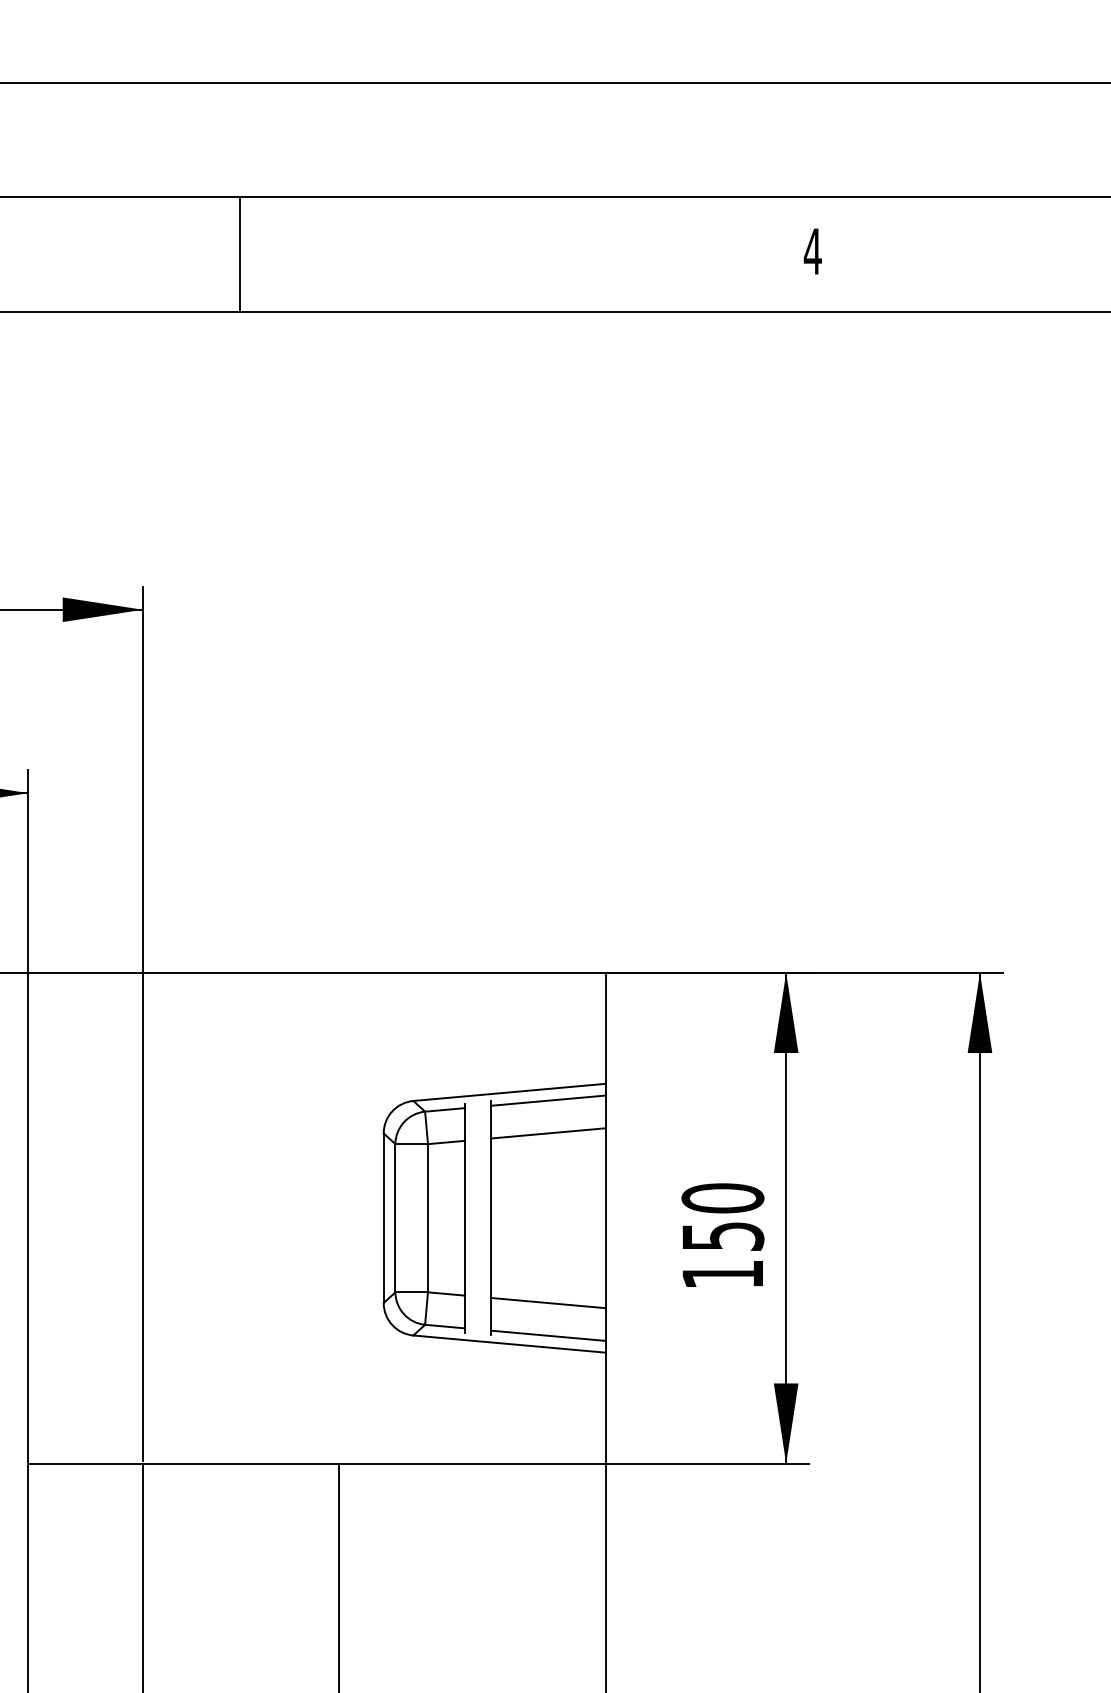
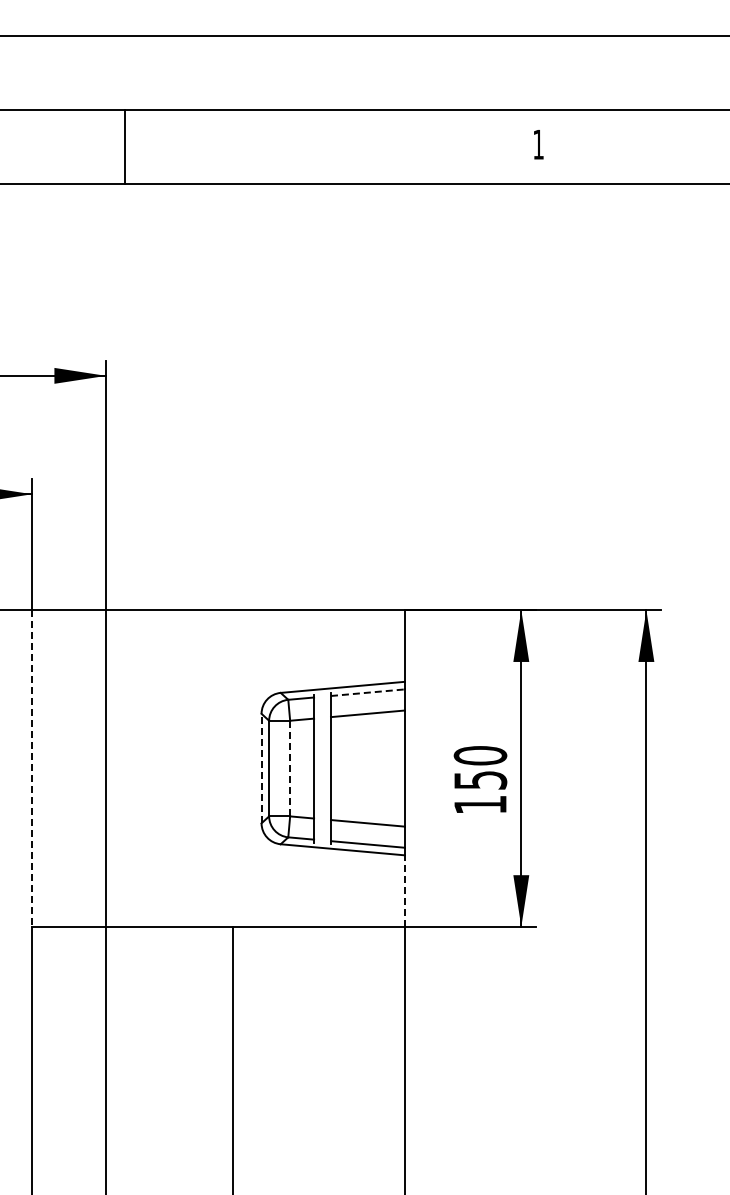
text: (812, 251) -> (538, 144), 4 -> 1
line: (239, 254) -> (124, 146), moved
line: (549, 1100) -> (368, 692), solid -> dashed
line: (383, 1218) -> (261, 768), solid -> dashed
line: (428, 1218) -> (290, 768), solid -> dashed
line: (28, 1219) -> (32, 769), solid -> dashed
line: (605, 1408) -> (404, 891), solid -> dashed

